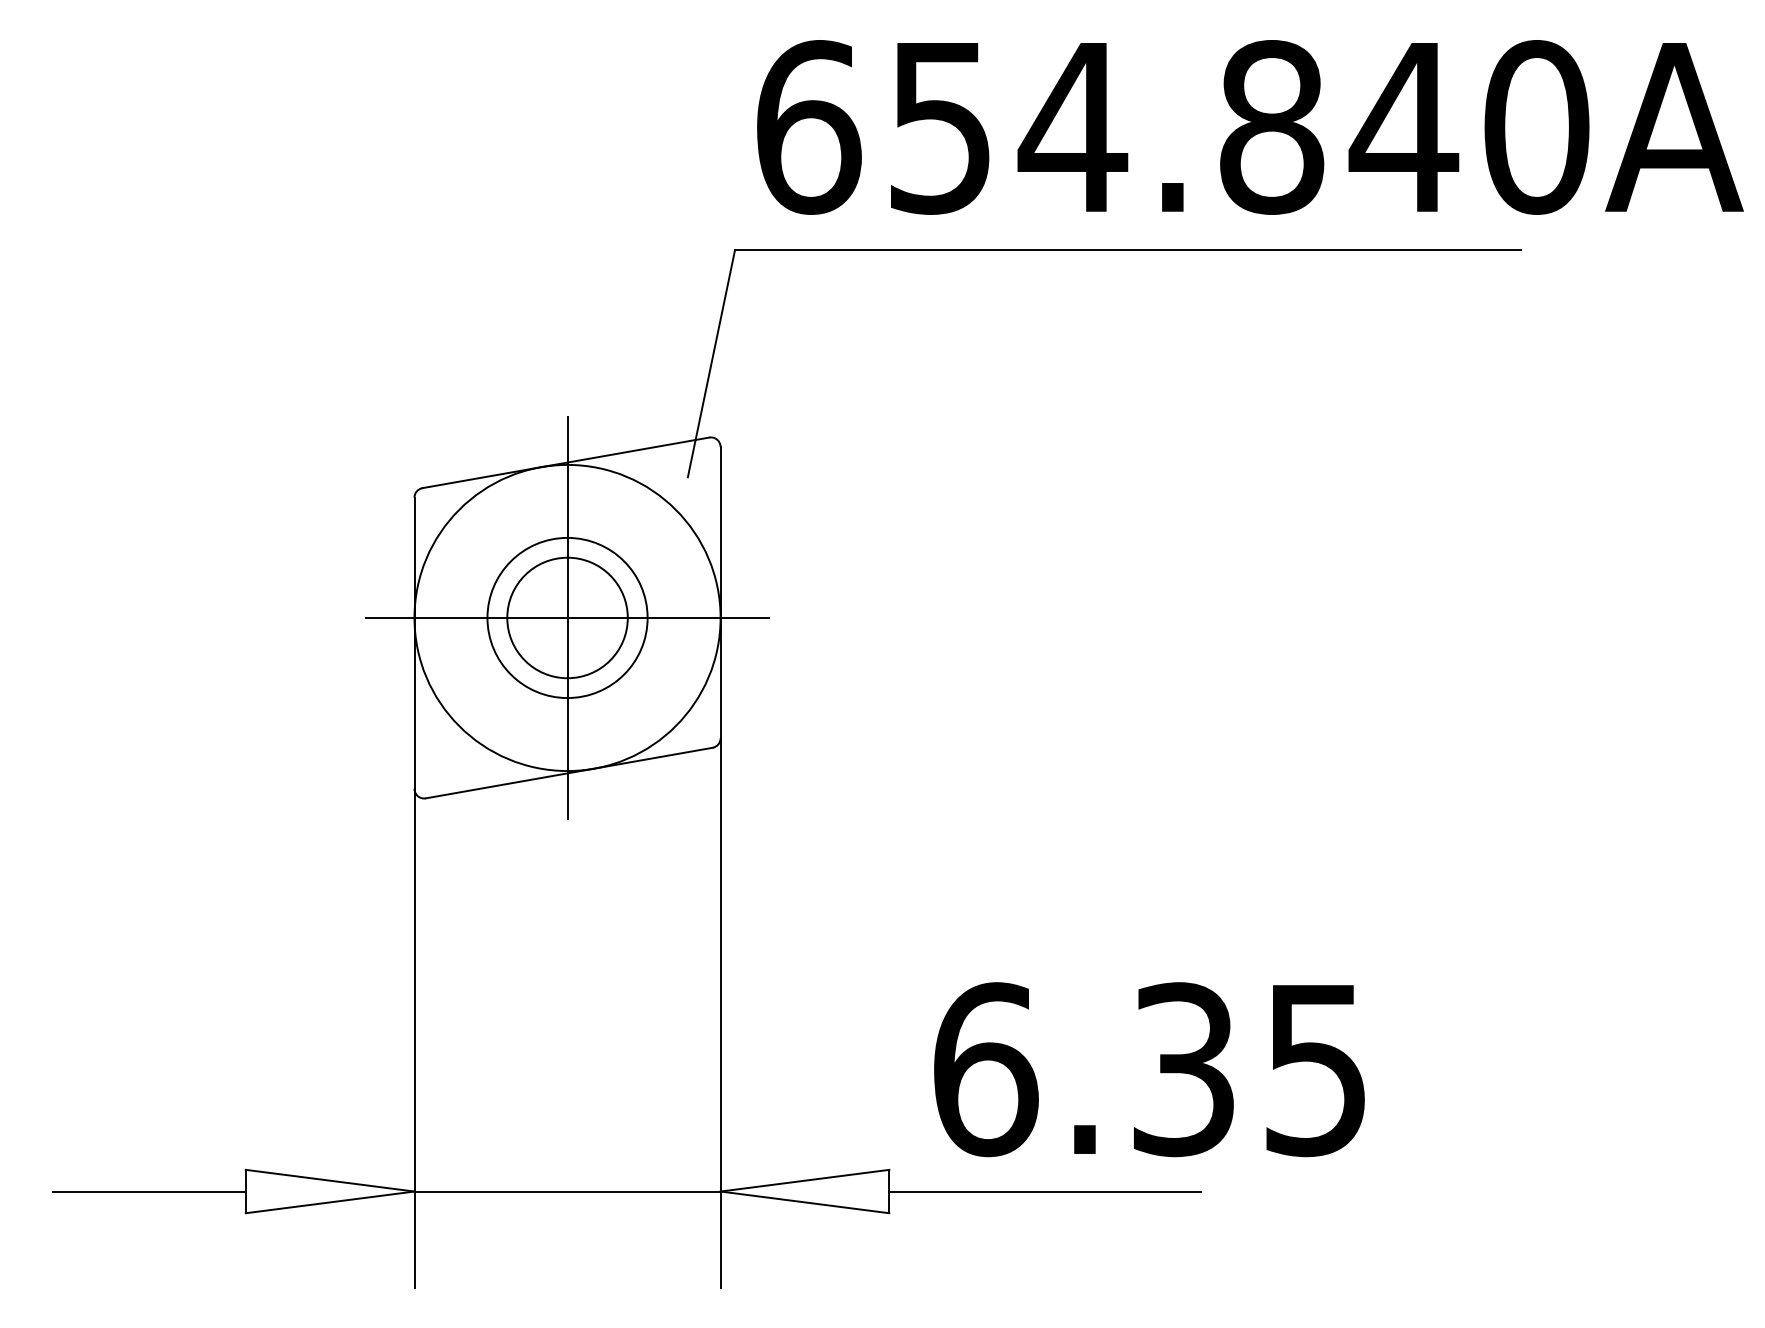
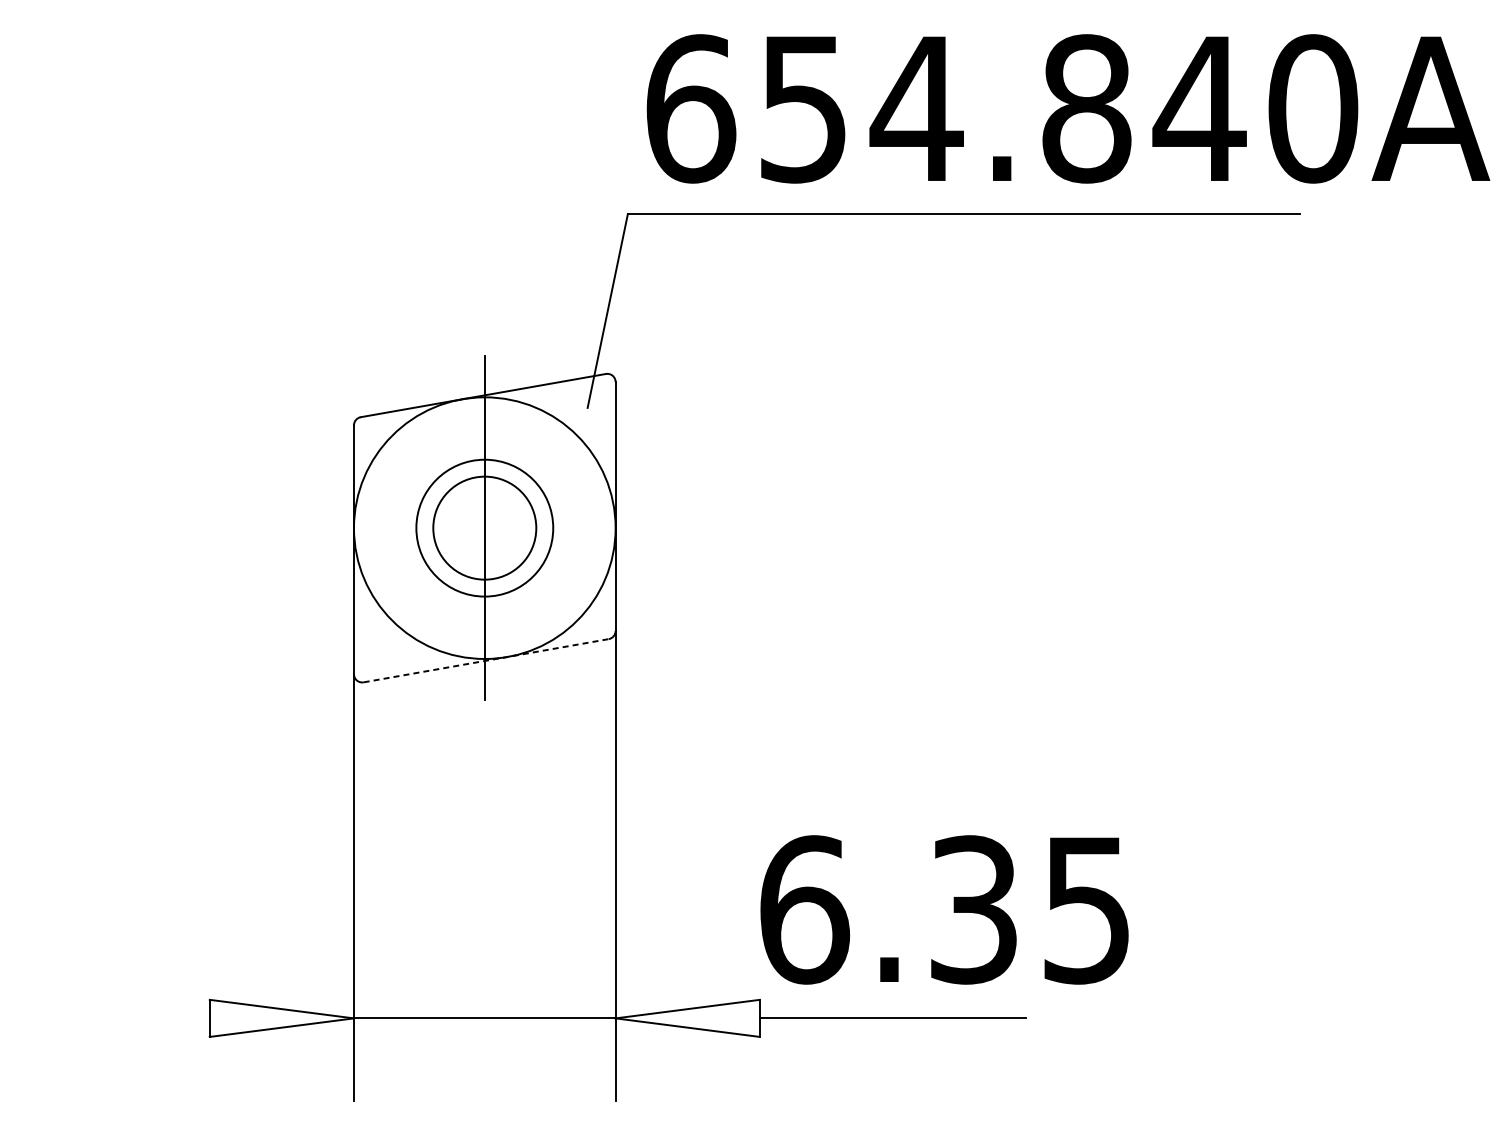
line: (567, 617) -> (484, 527), removed
line: (569, 773) -> (486, 661), solid -> dashed
text: (1149, 1069) -> (944, 909), moved
line: (148, 1191) -> (126, 1018), removed

